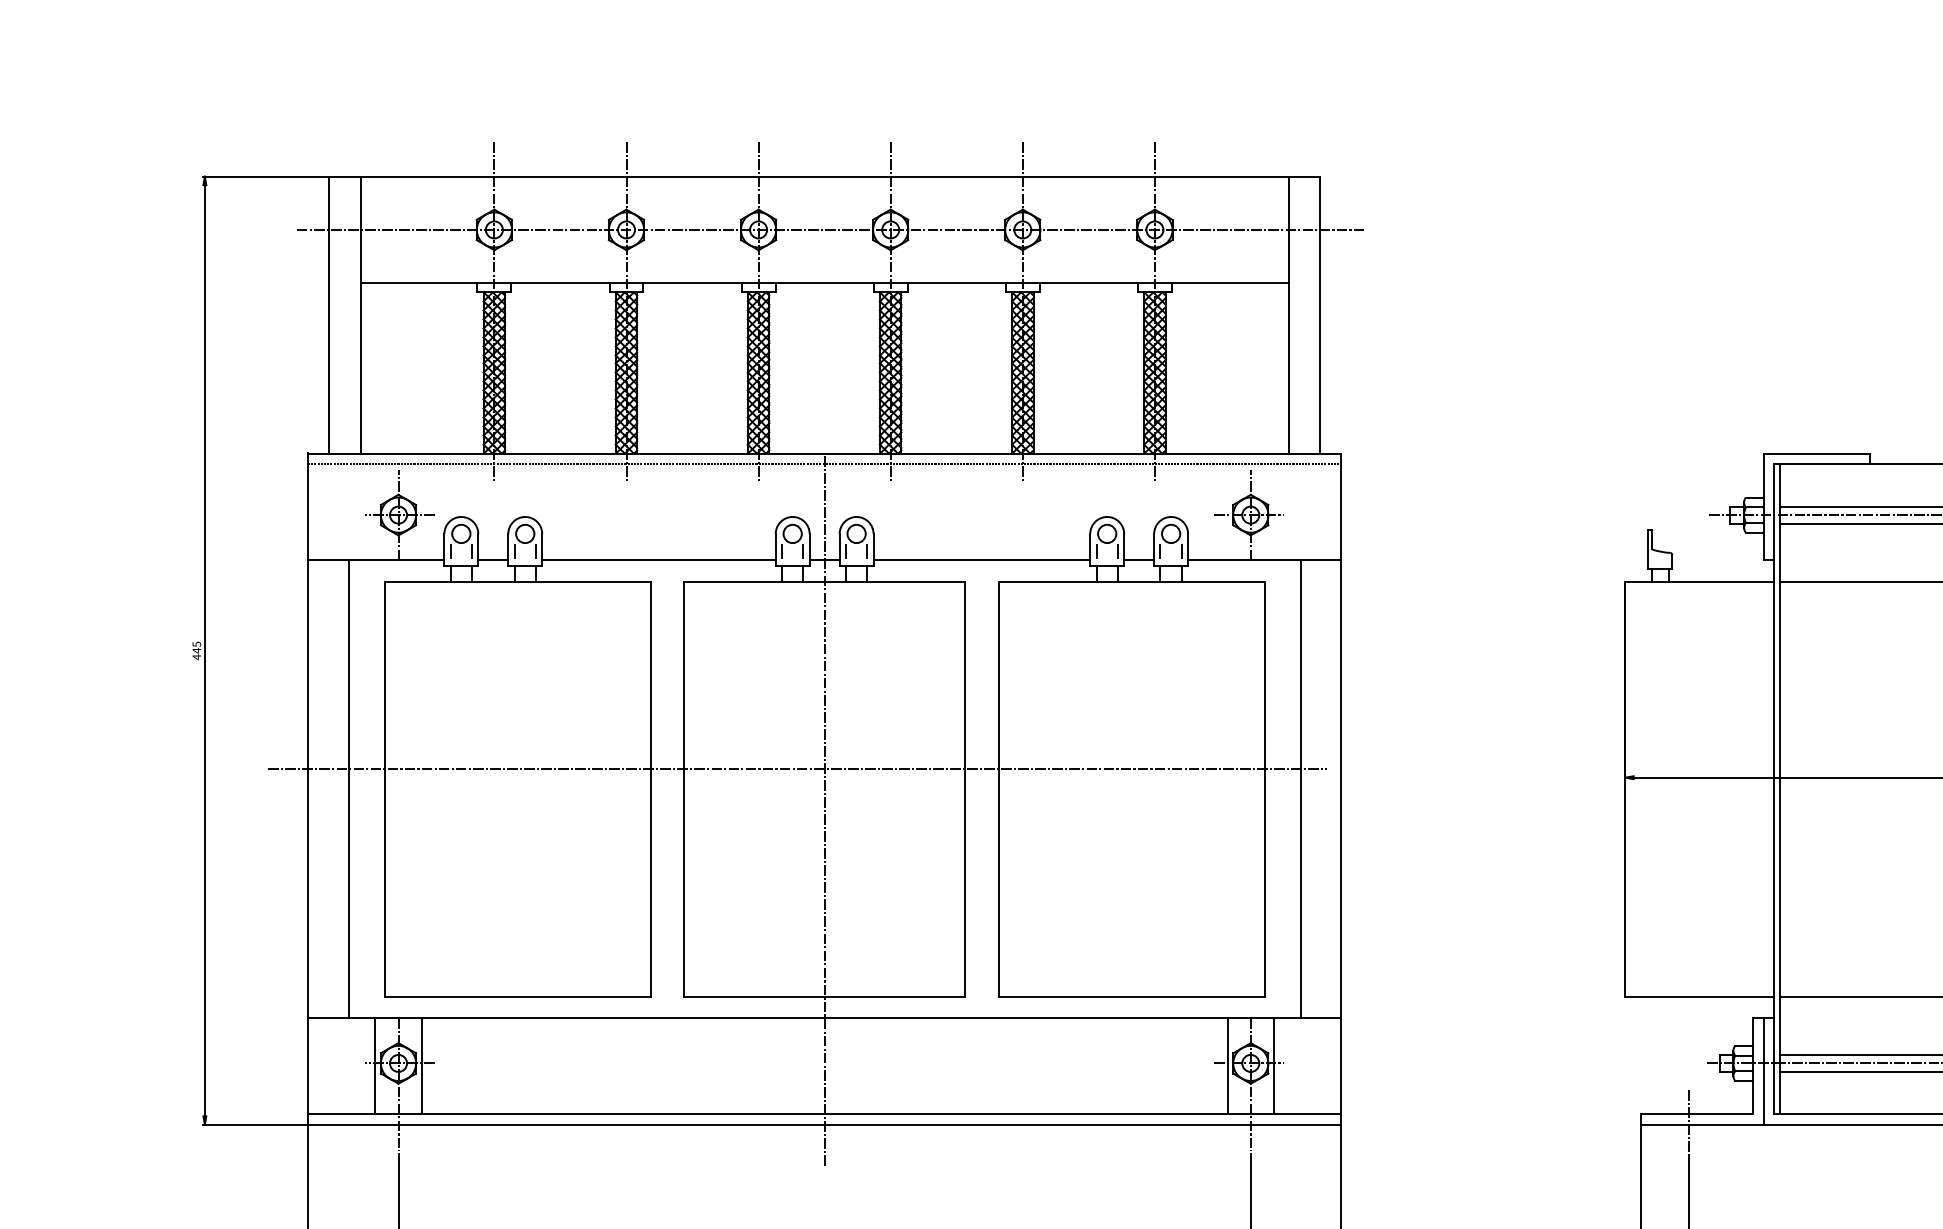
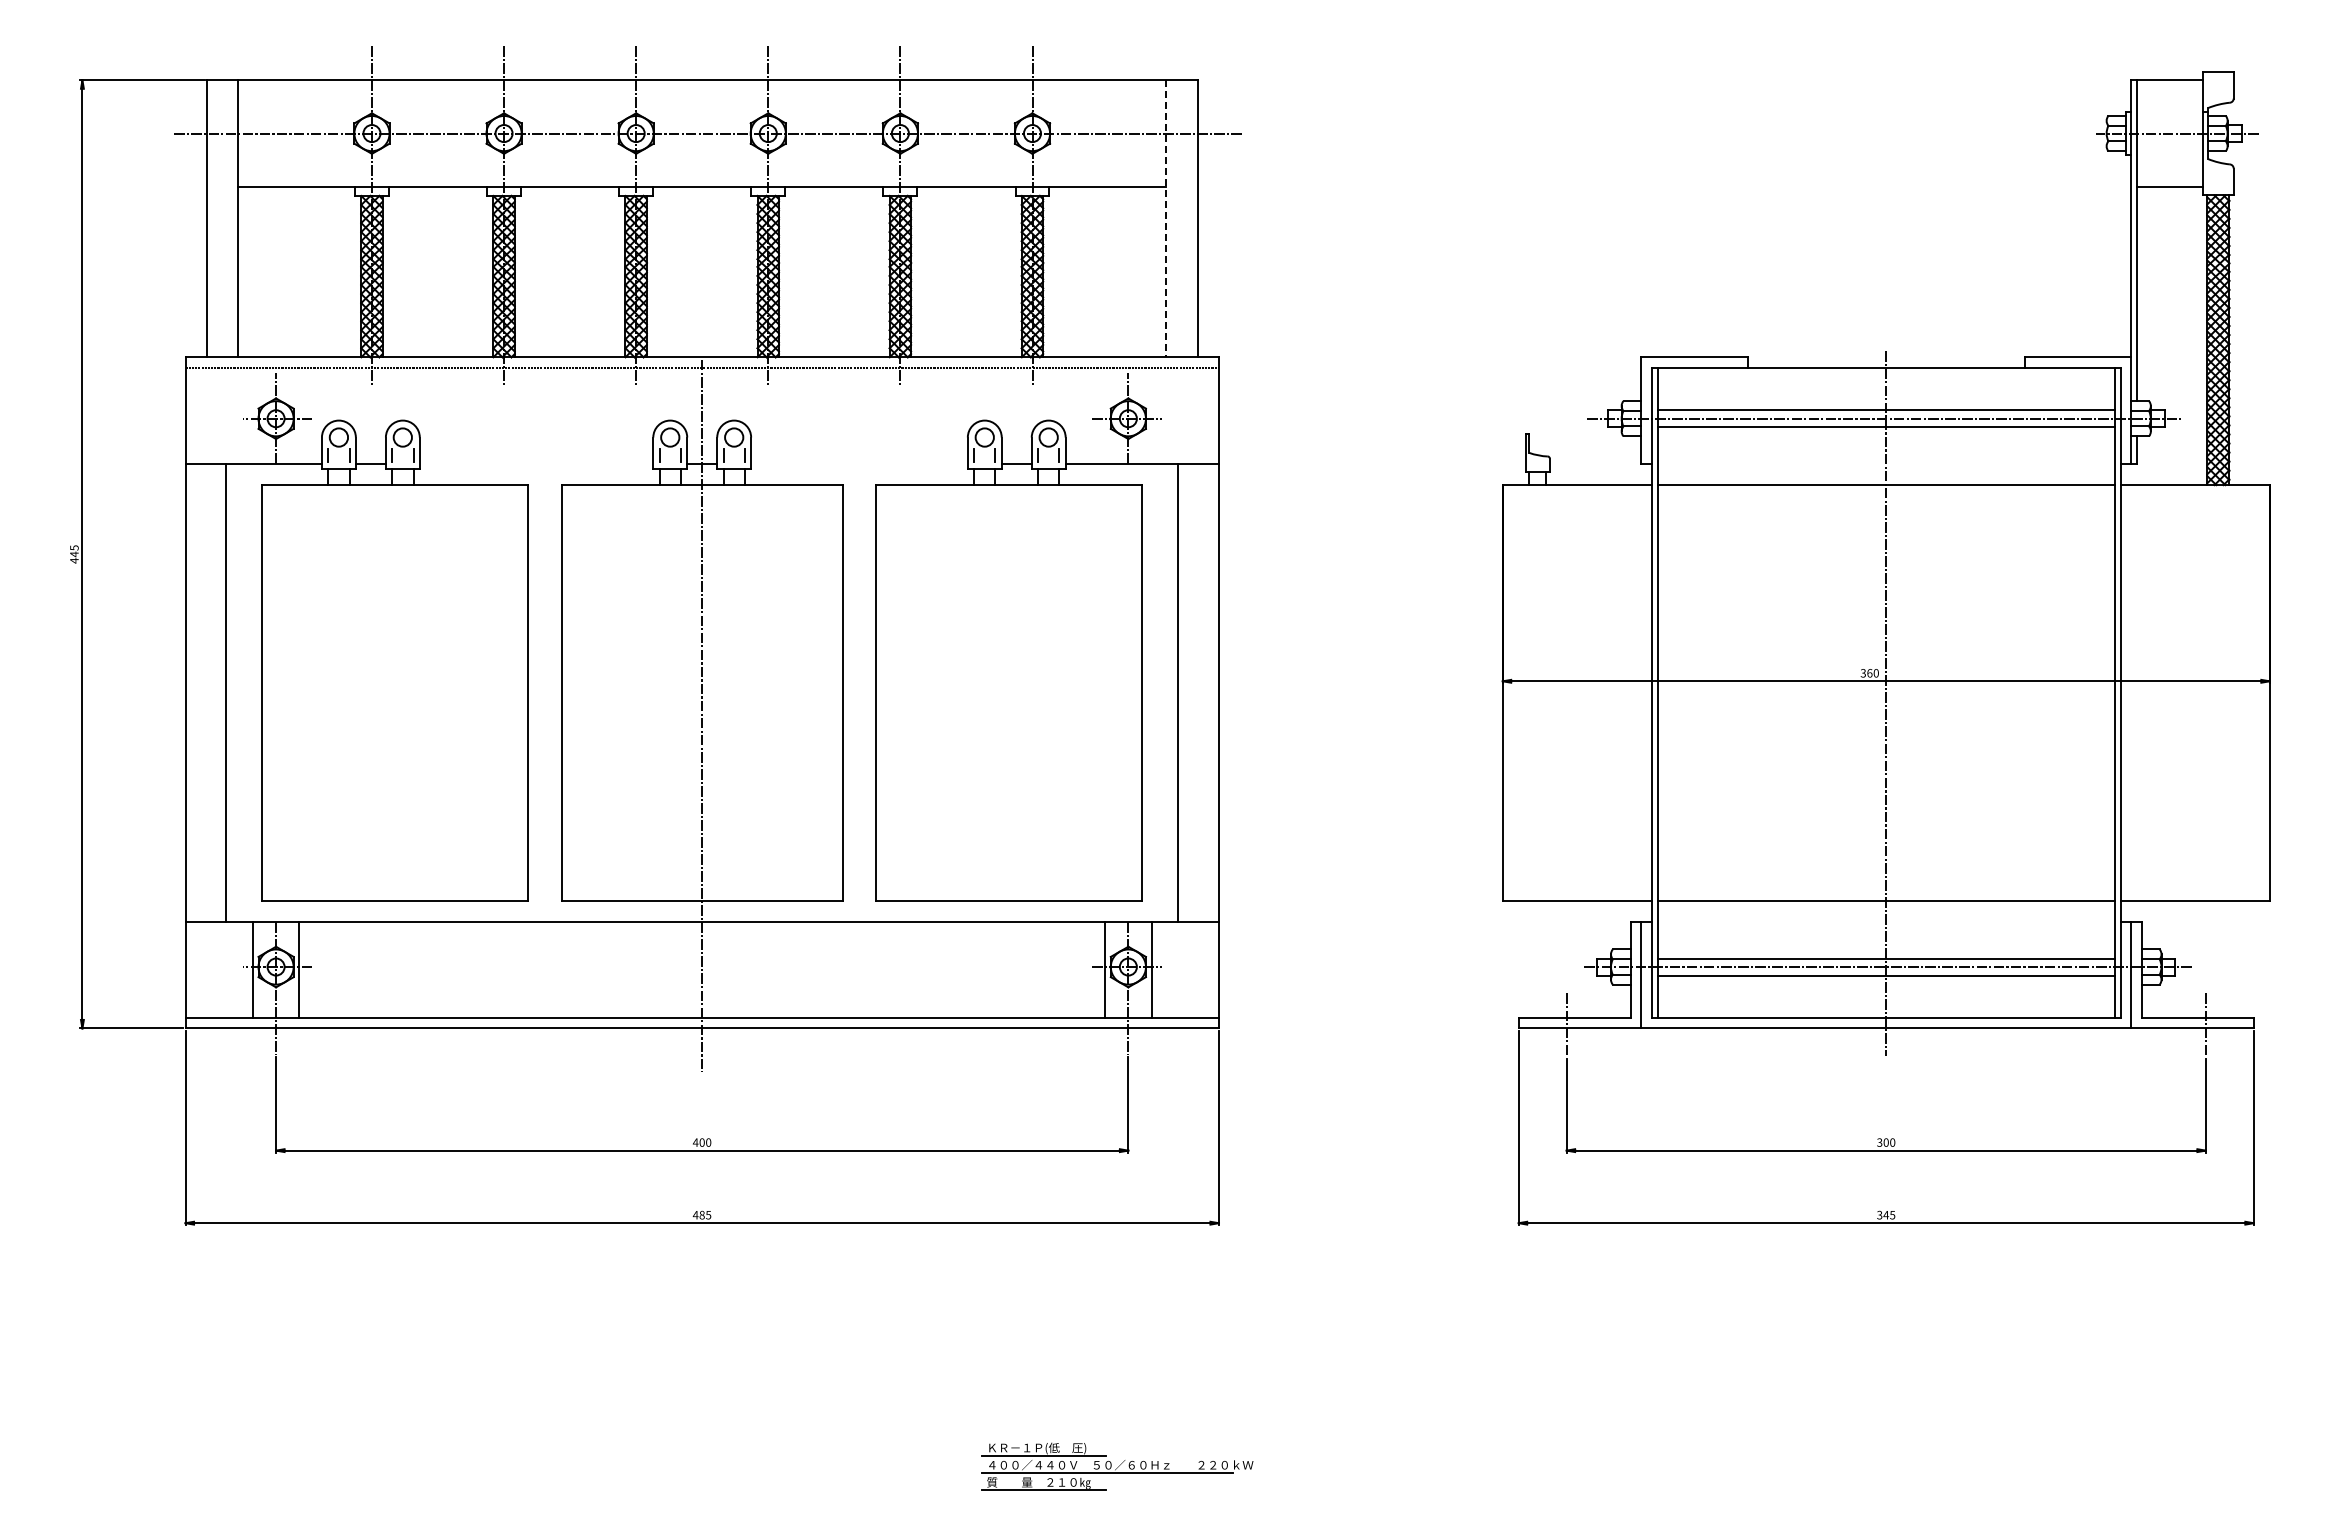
line: (1288, 315) -> (1166, 219), solid -> dashed
line: (658, 559) -> (536, 463), removed
line: (981, 559) -> (859, 463), removed
line: (796, 769) -> (674, 673), removed

